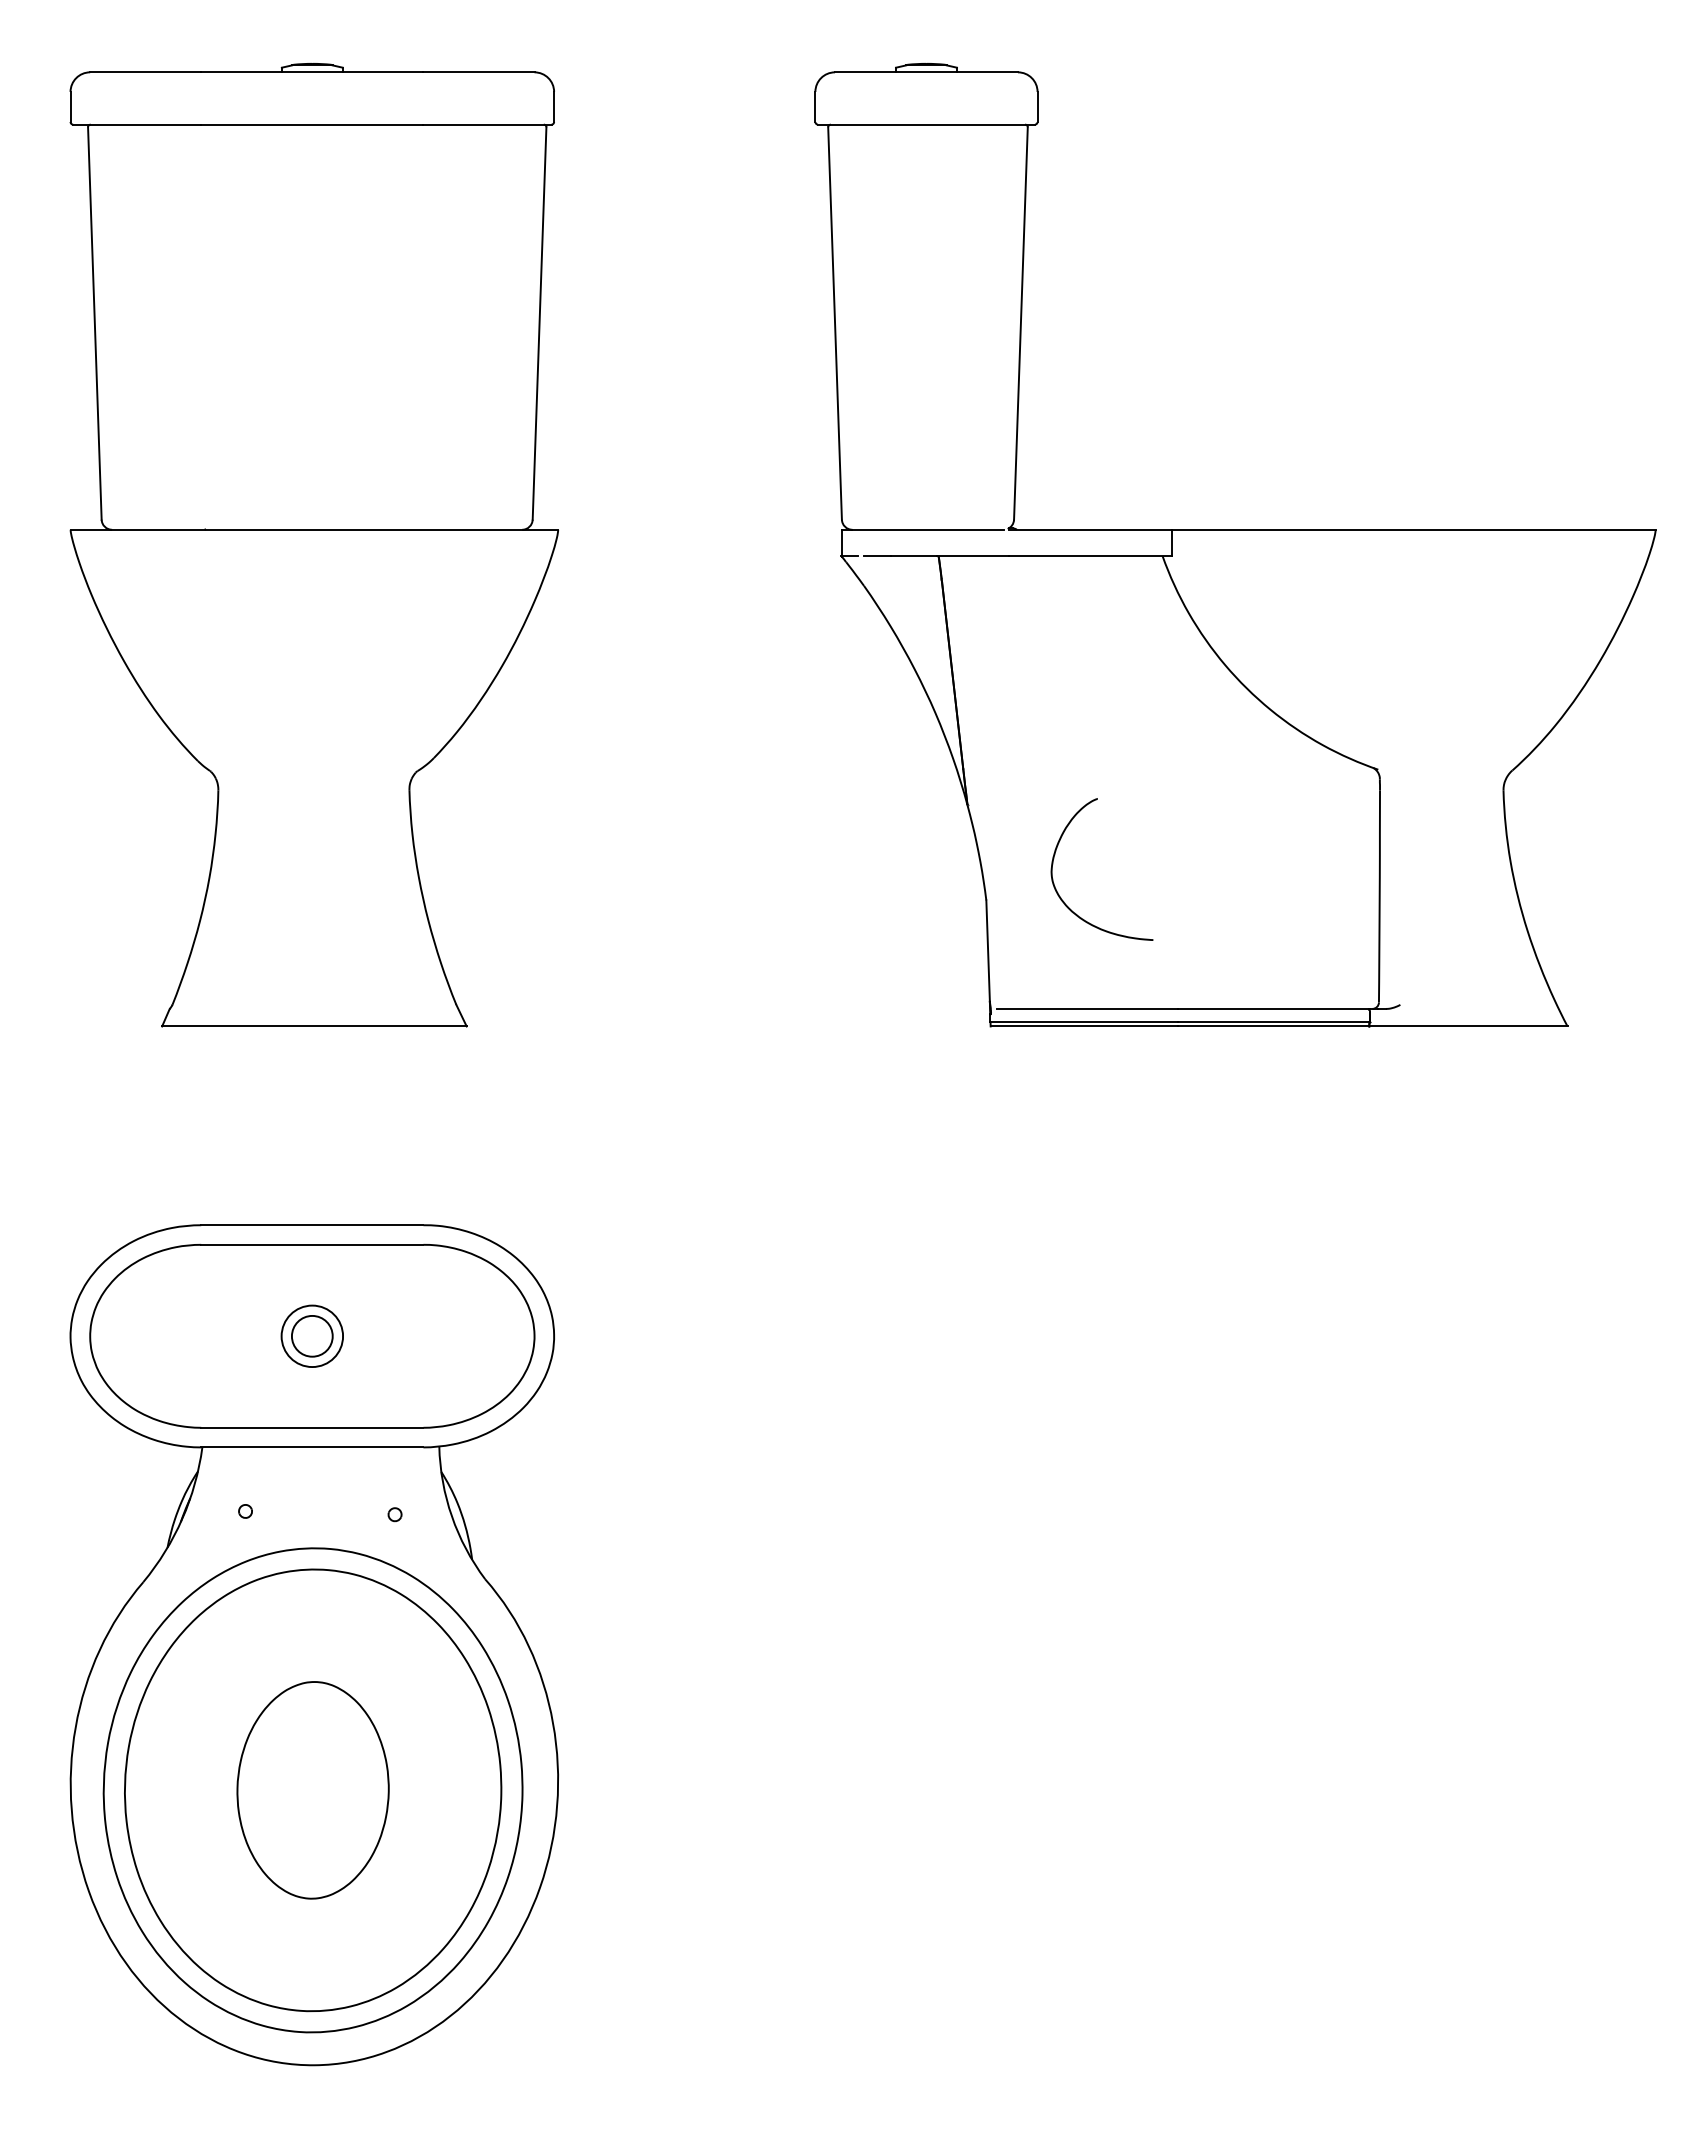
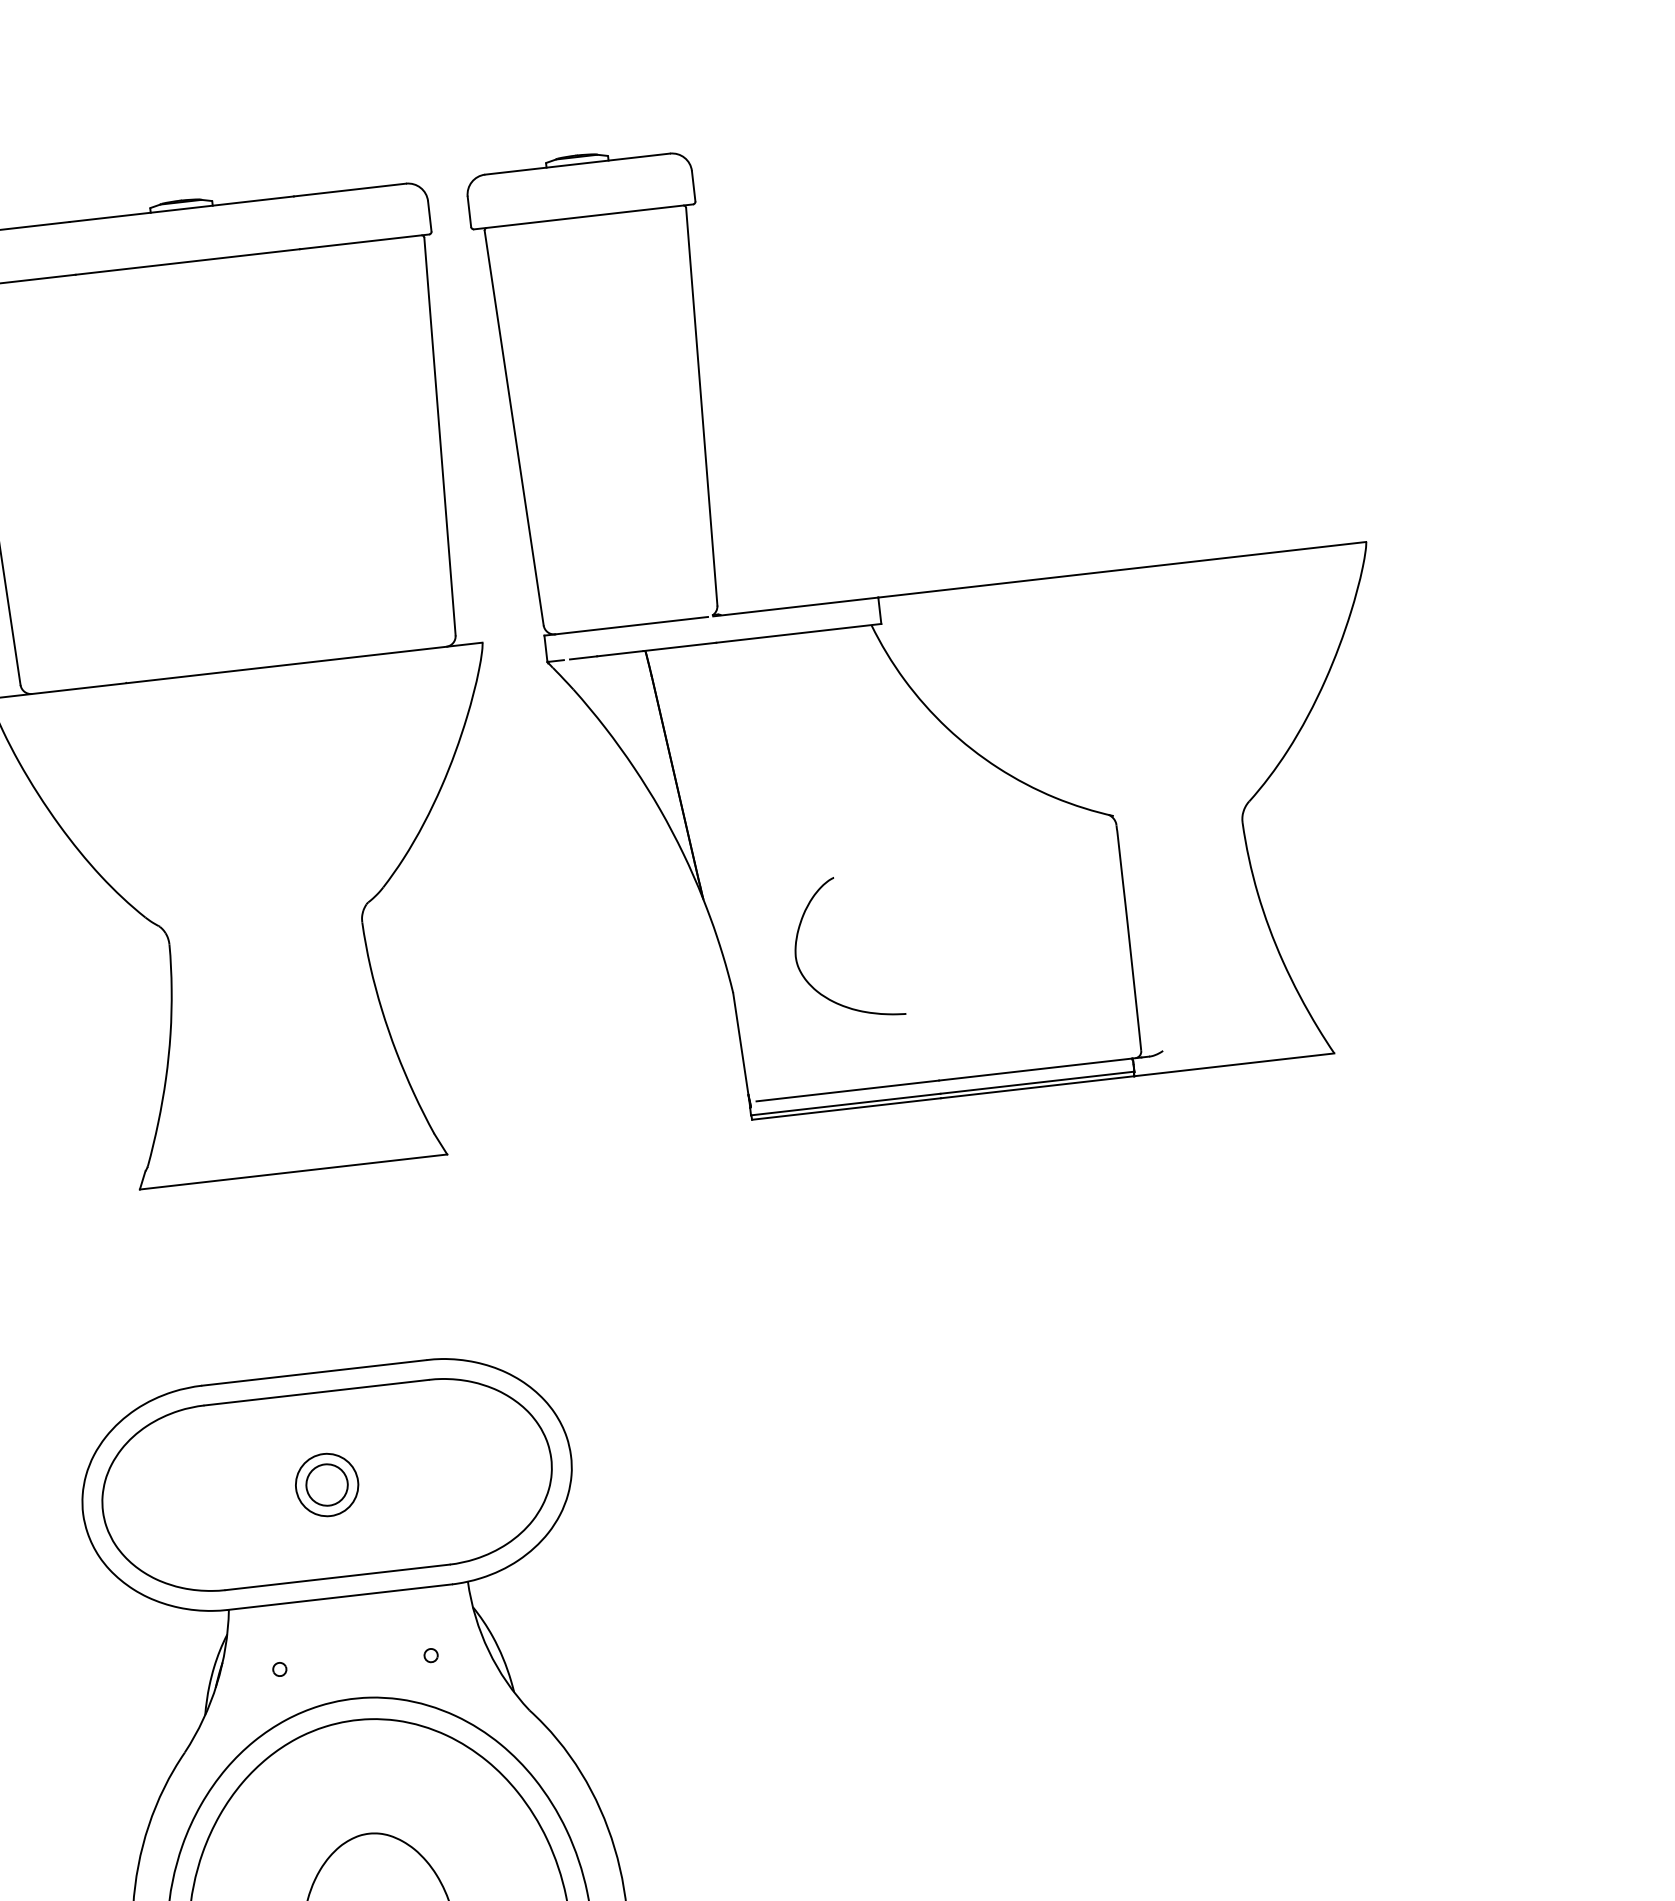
part: (1235, 545) -> (943, 606), moved

